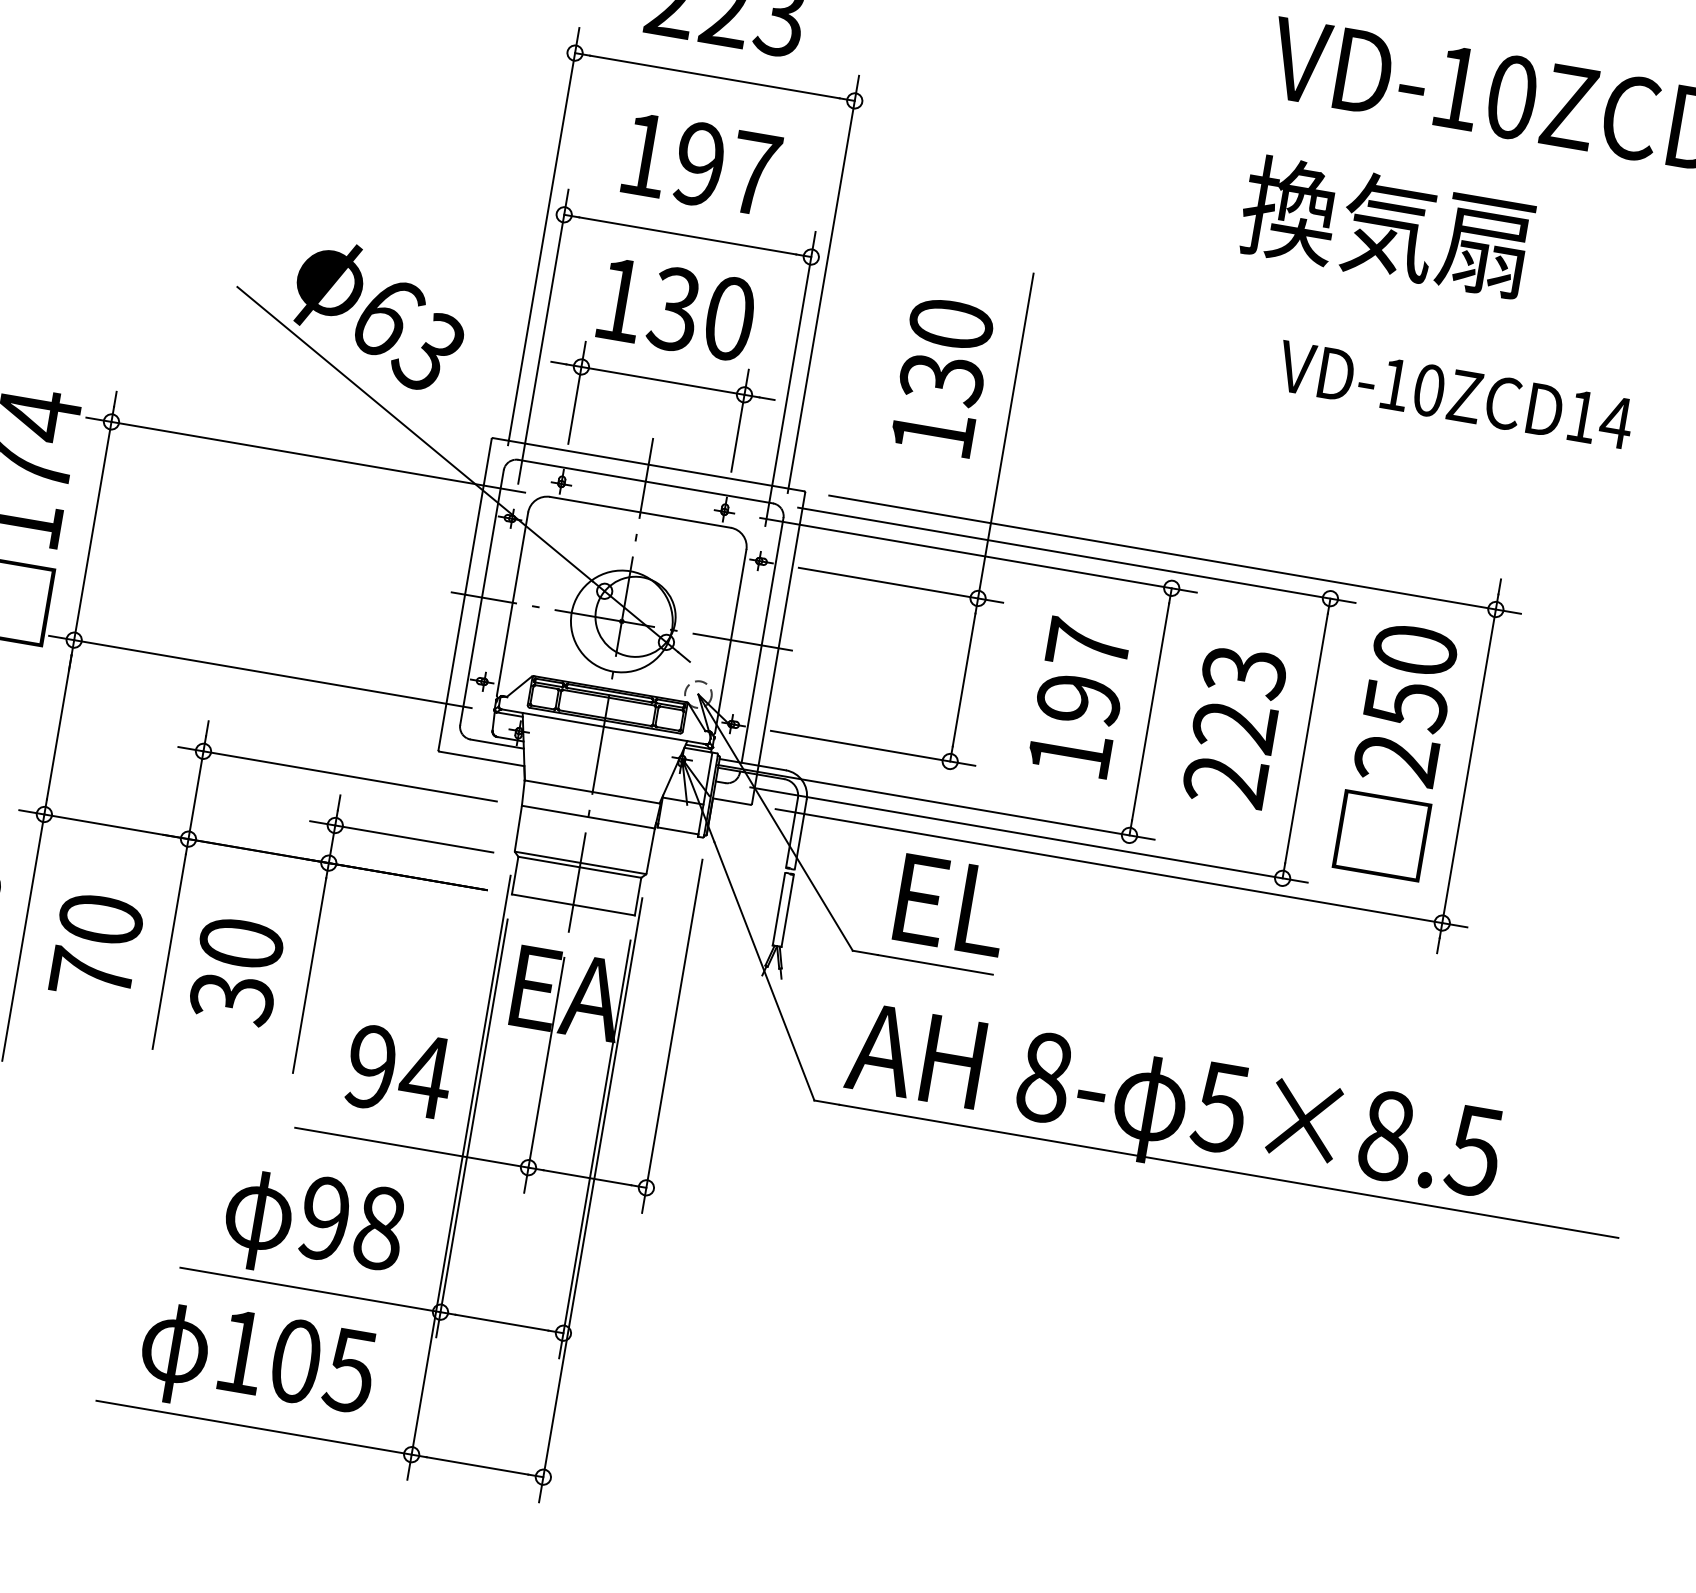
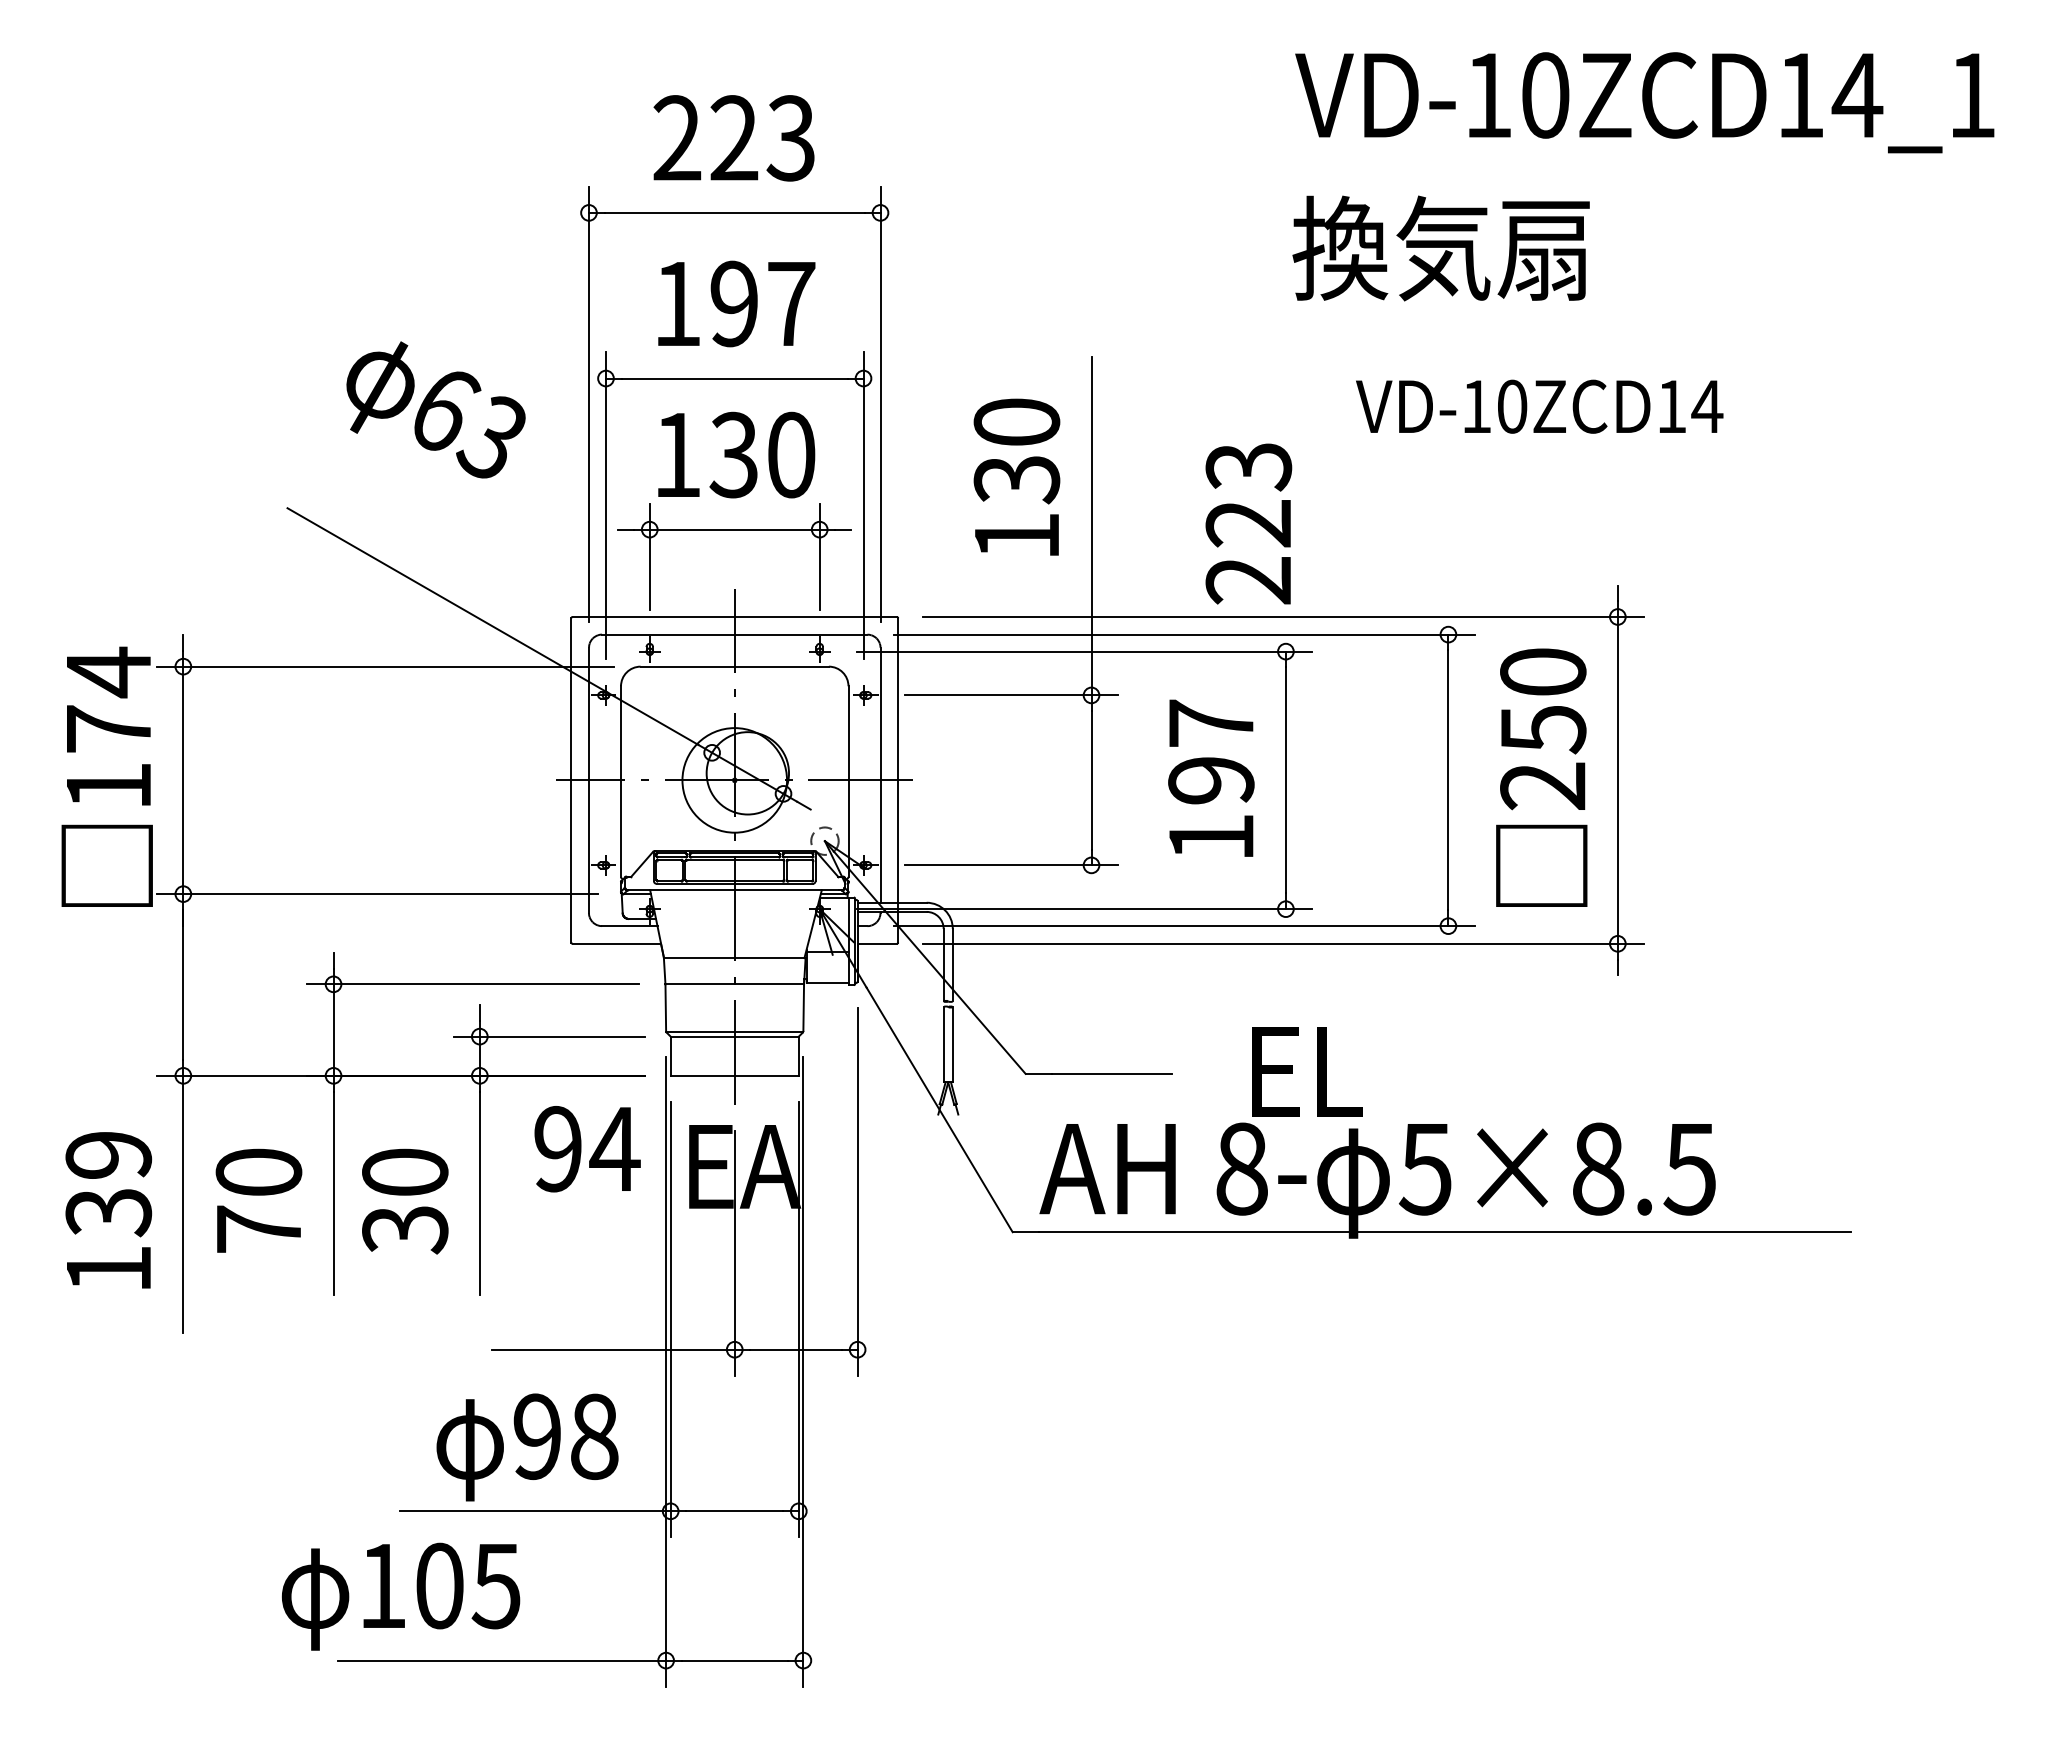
text: (378, 315) -> (435, 409), moved
text: (1234, 726) -> (1248, 523), moved
text: (952, 905) -> (1307, 1071), moved
text: (399, 1072) -> (587, 1149), moved
text: (257, 1365) -> (401, 1596), moved

